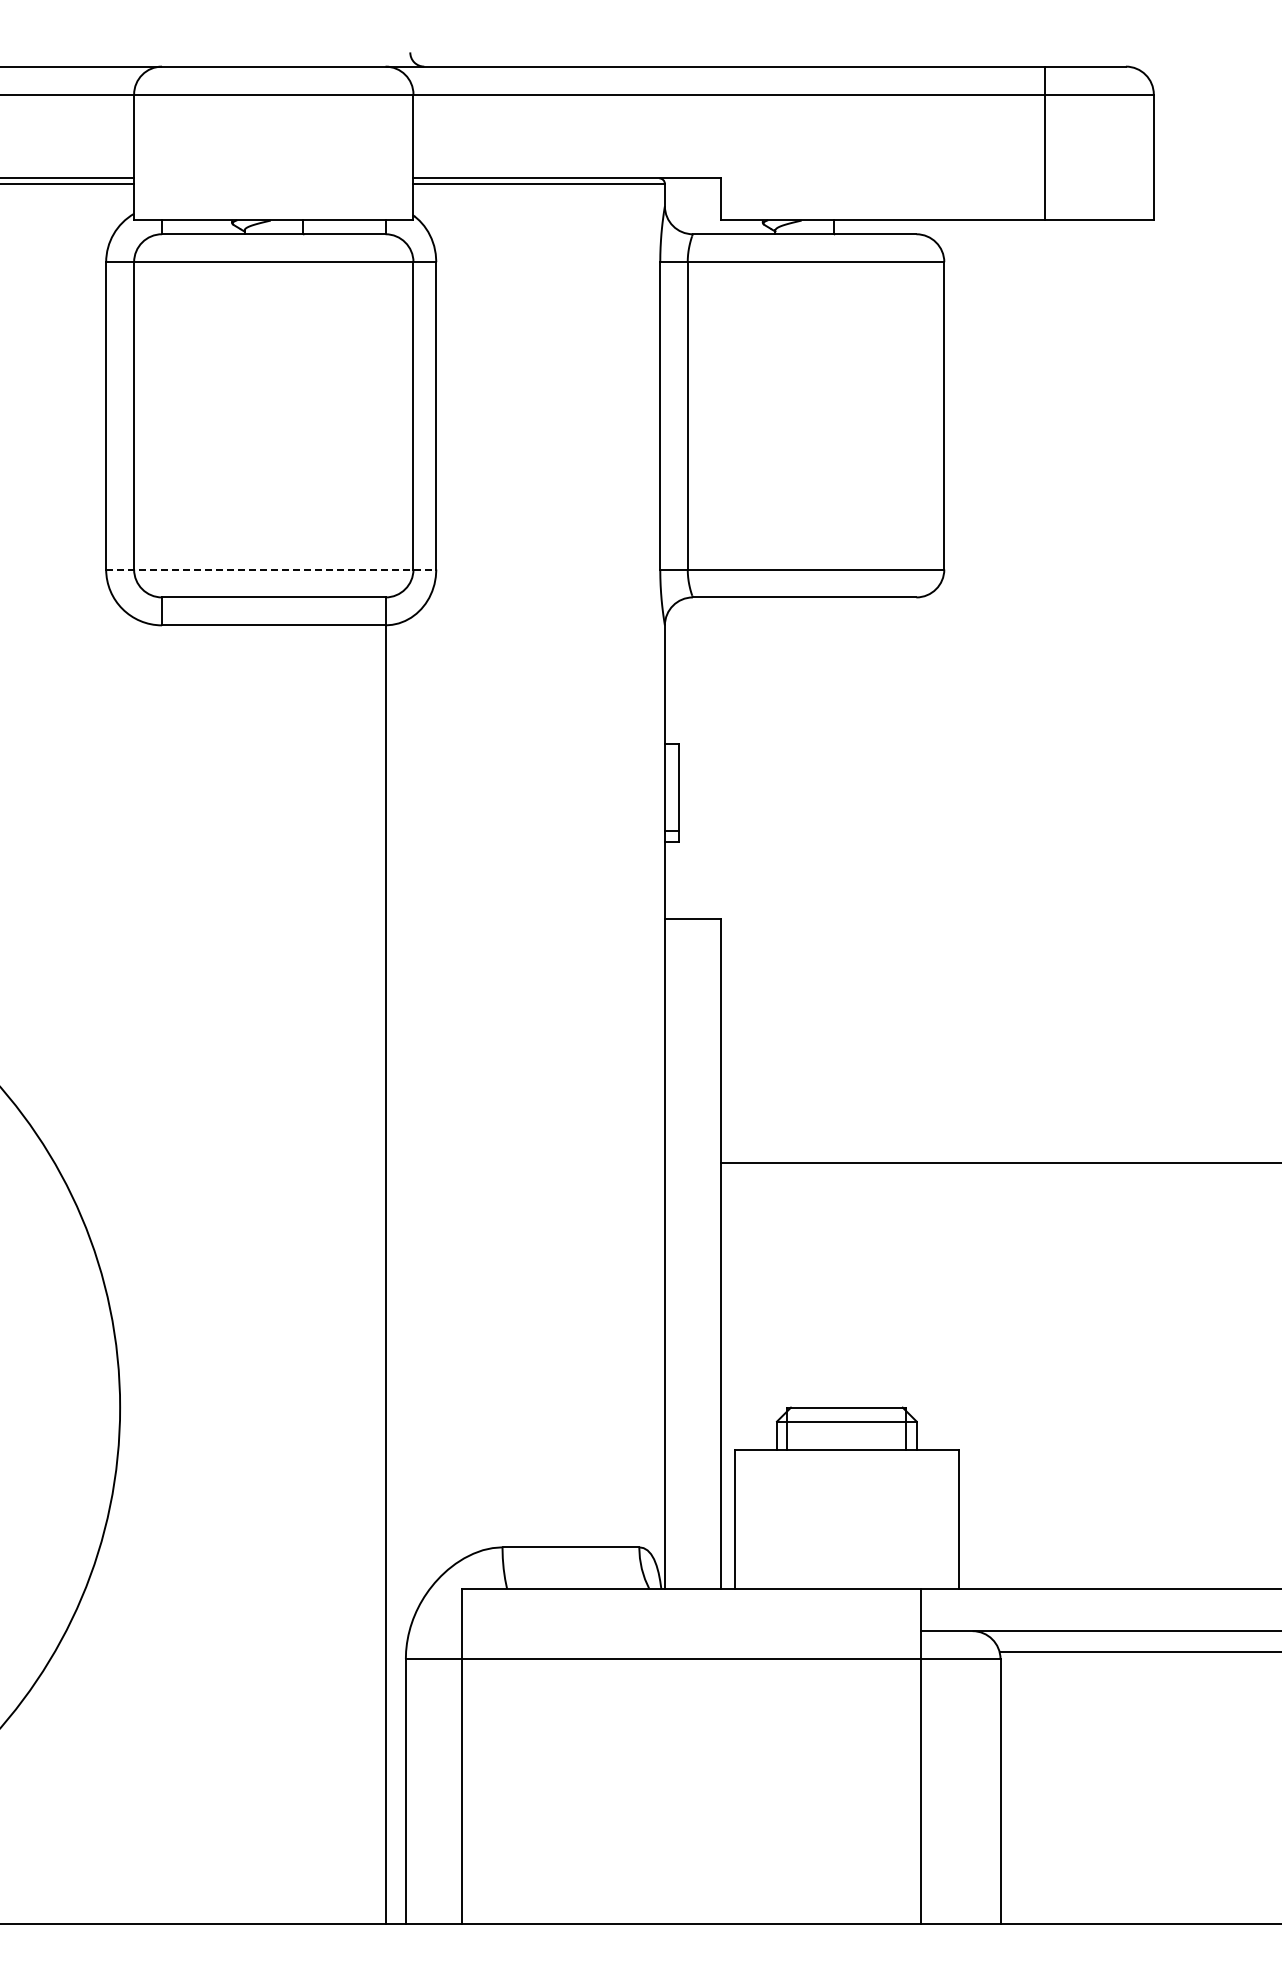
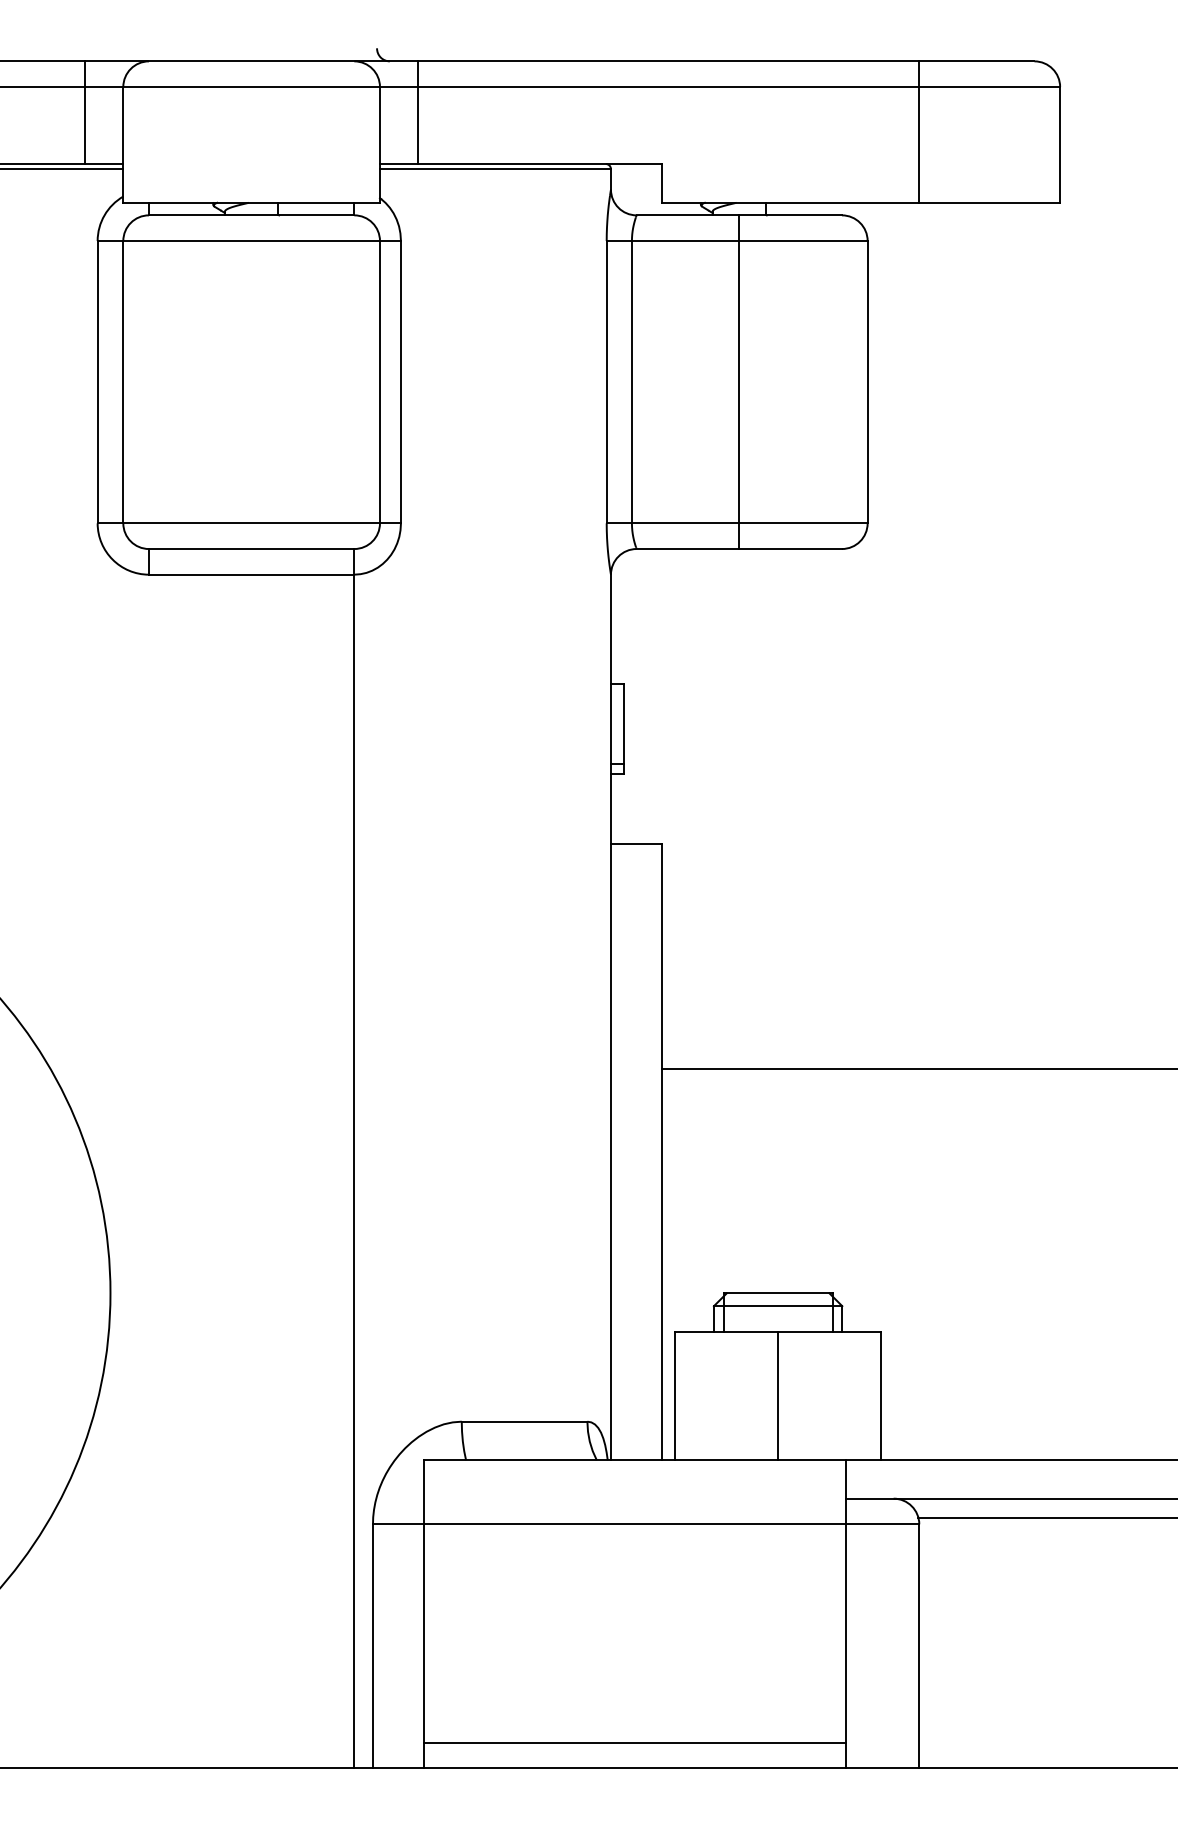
line: (92, 122) -> (85, 112), added
line: (455, 122) -> (418, 112), added
line: (1045, 143) -> (919, 131), moved
line: (804, 415) -> (739, 381), added
line: (271, 569) -> (249, 523), dashed -> solid
line: (846, 1519) -> (777, 1396), added
line: (691, 1896) -> (635, 1742), added

